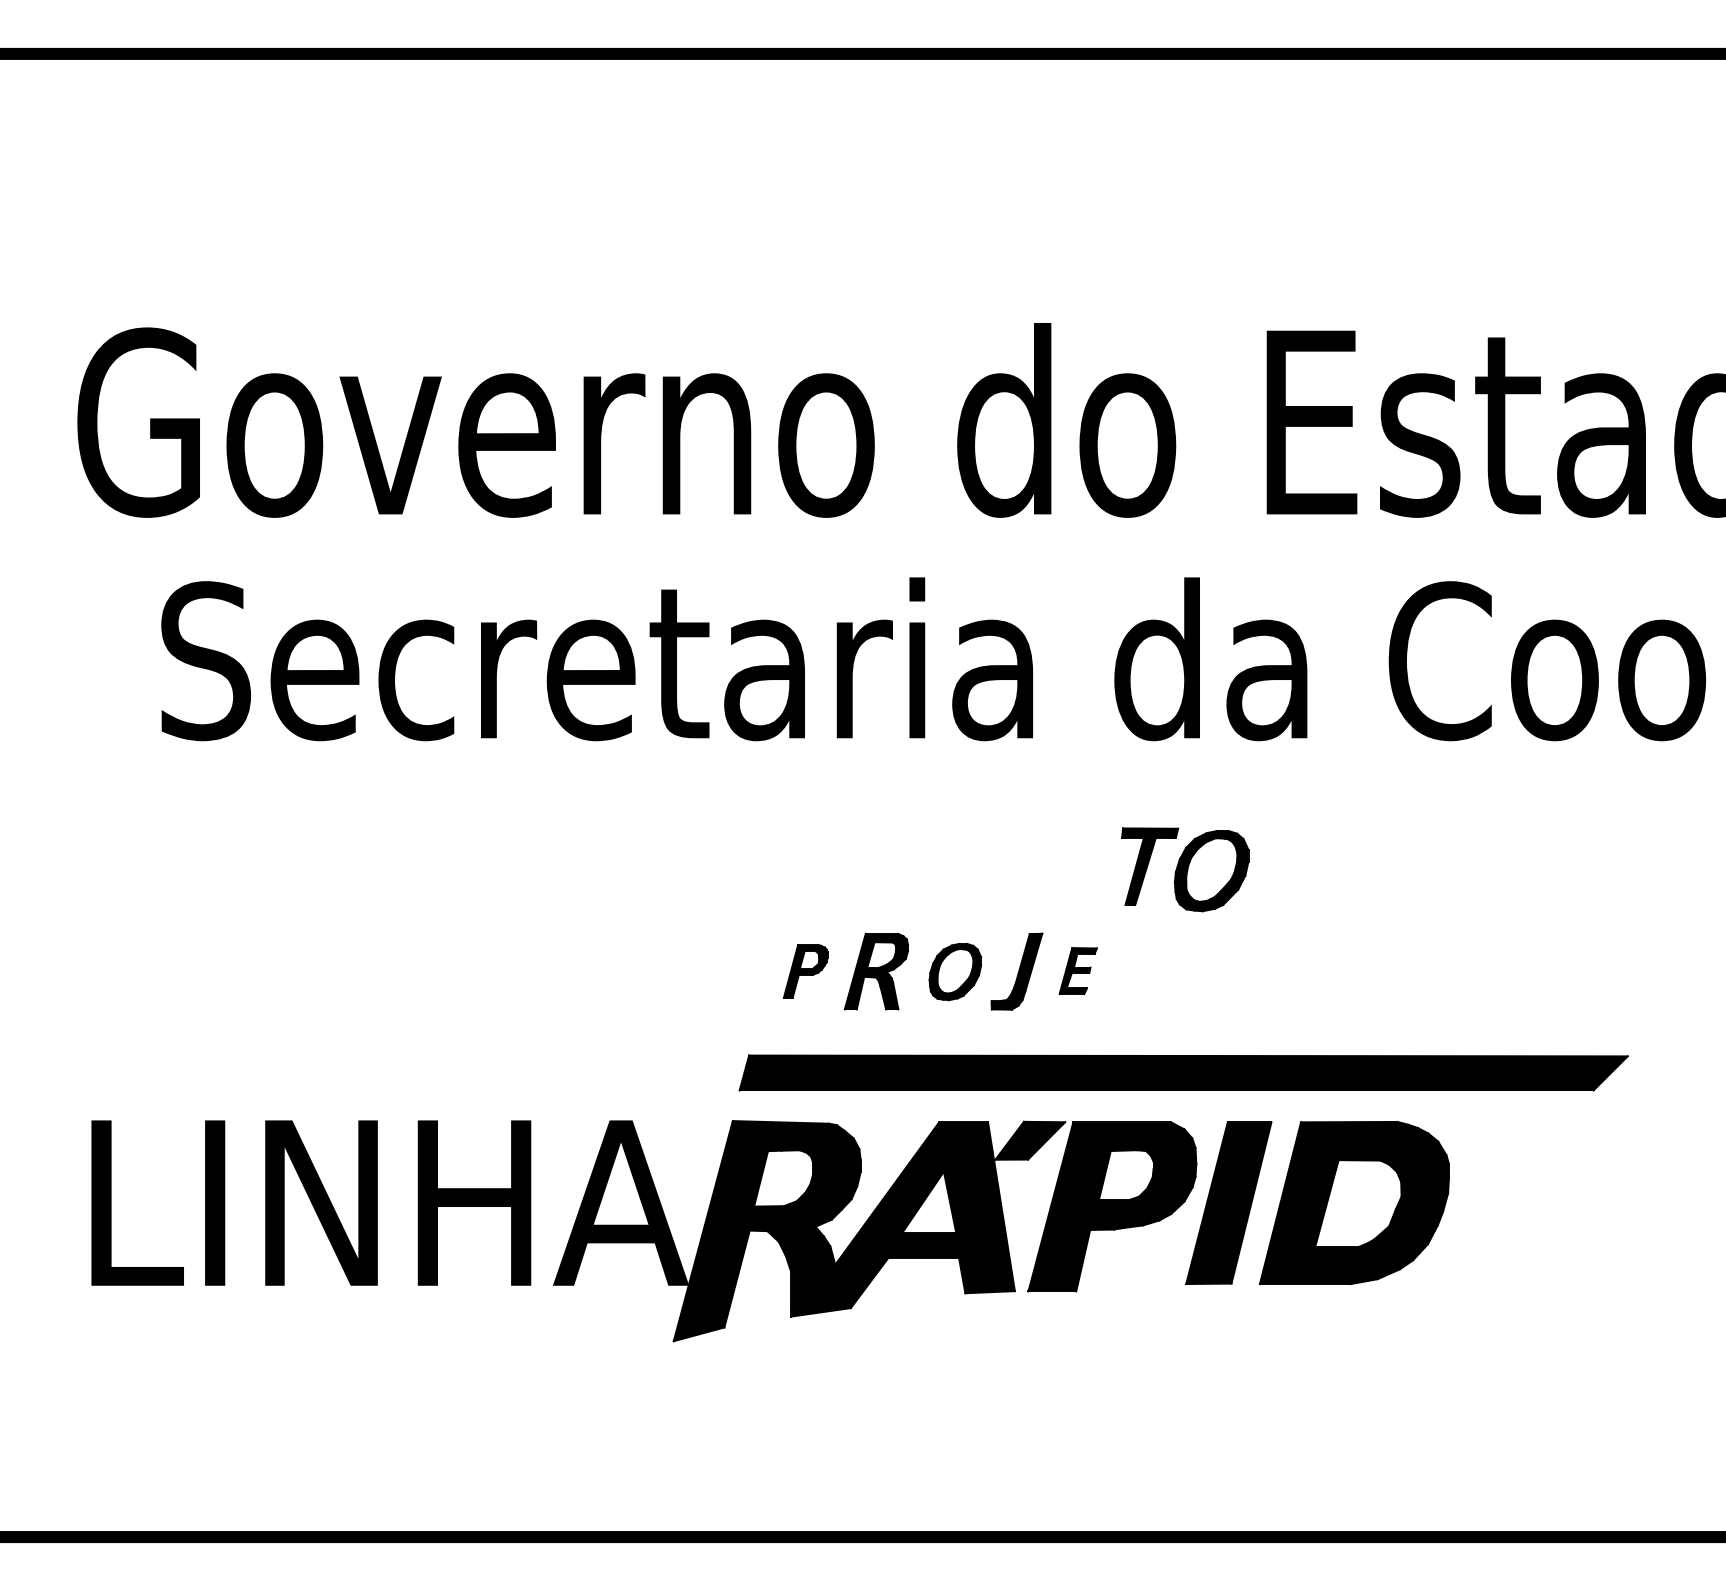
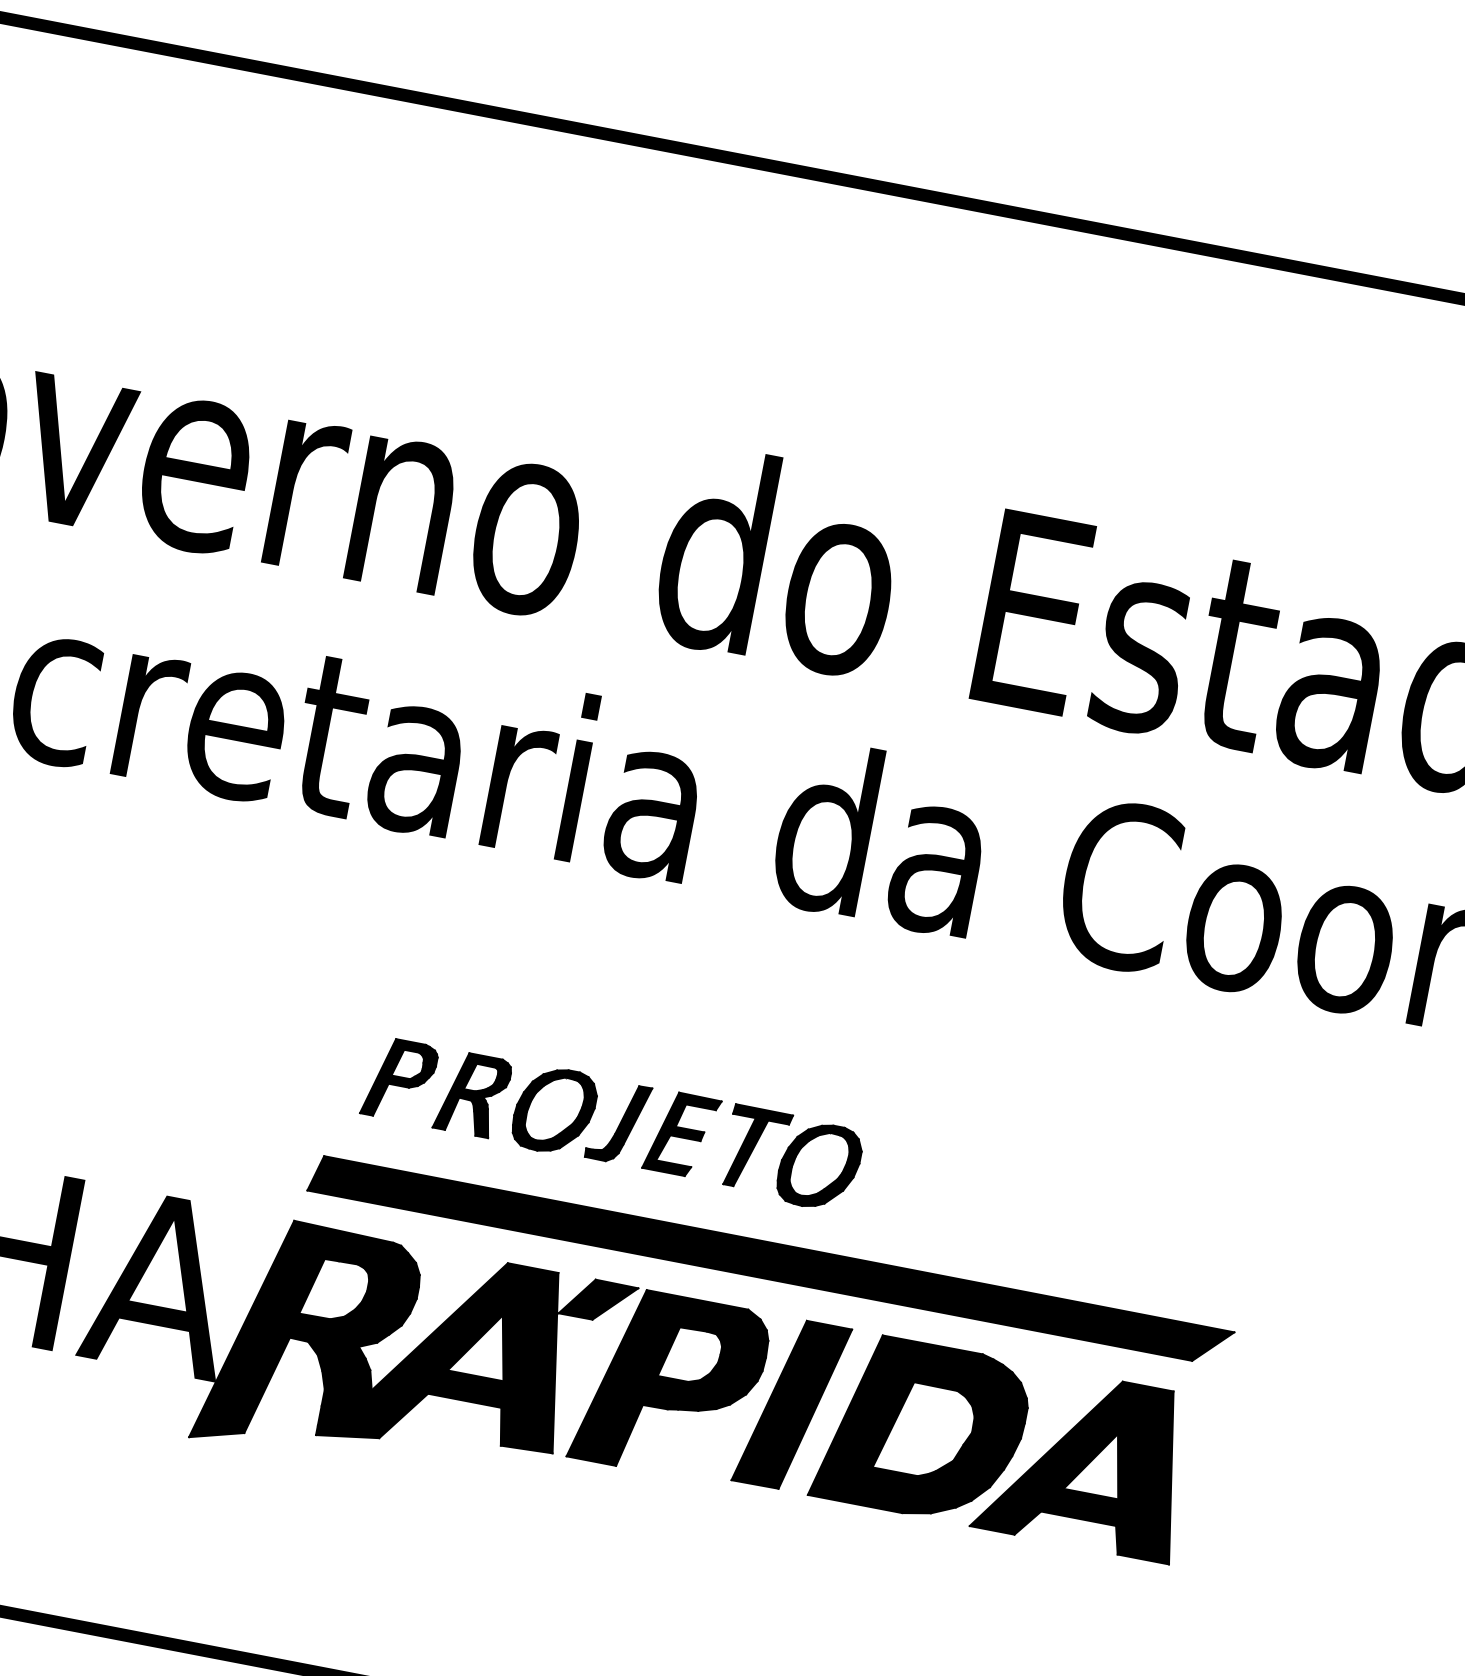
part: (1185, 869) -> (792, 1159), moved
part: (805, 970) -> (399, 1079), size x1.43
part: (1078, 970) -> (682, 1133), size x1.67
part: (955, 971) -> (554, 1110), size x1.43
part: (1512, 1203) -> (1085, 1461), added

